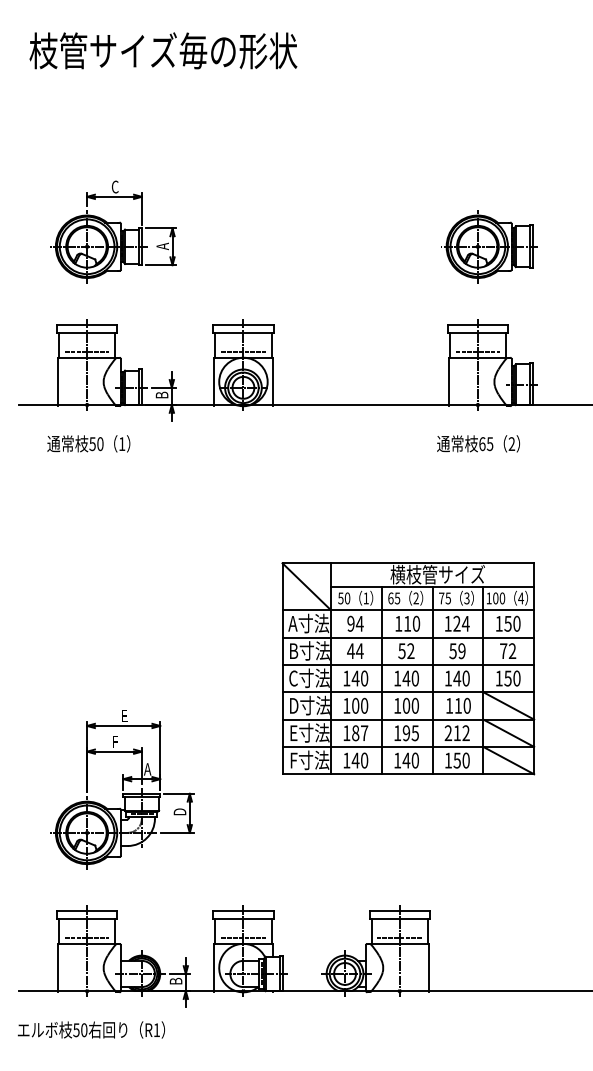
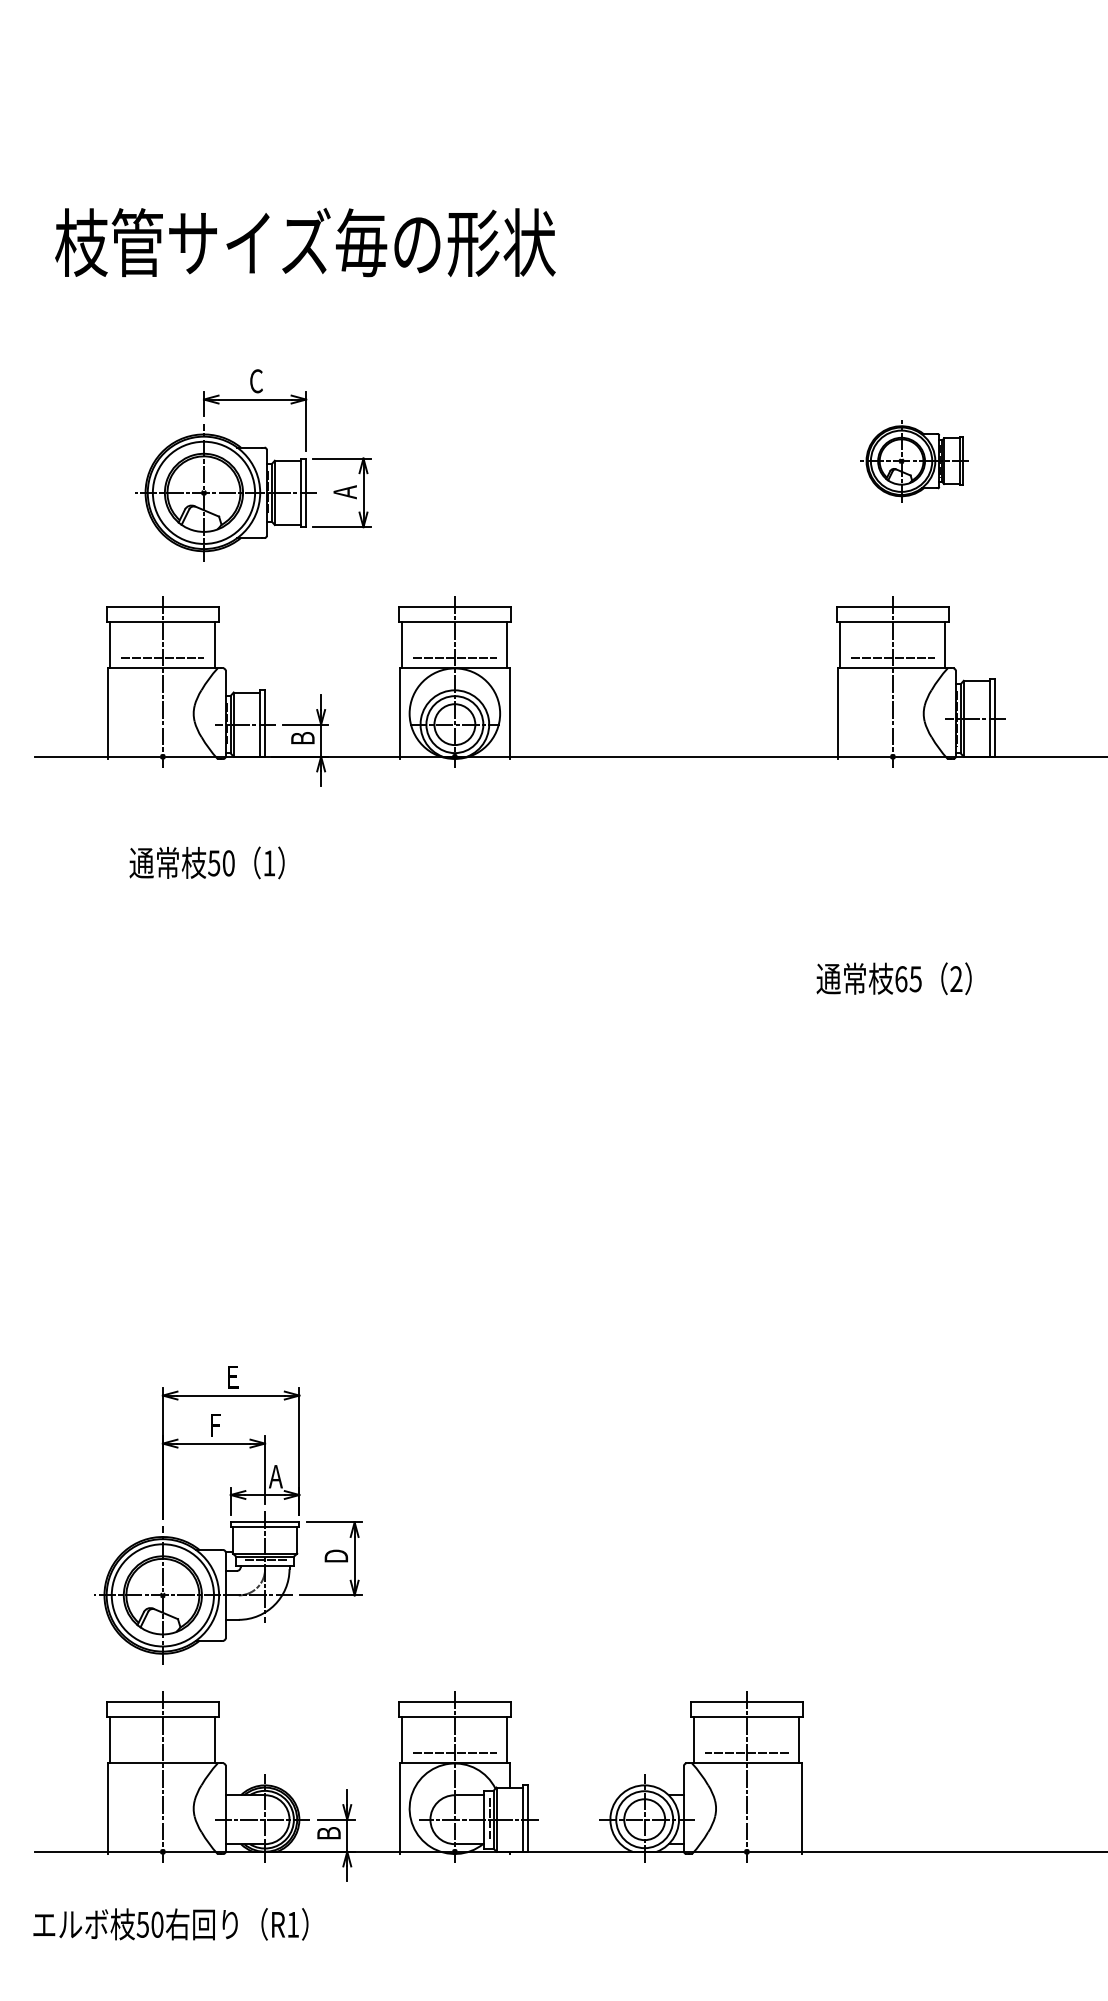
text: (163, 50) -> (305, 241), moved
part: (113, 231) -> (253, 464), moved
part: (489, 246) -> (914, 460), size x0.6
text: (88, 443) -> (206, 862), moved
text: (478, 443) -> (894, 978), moved
part: (408, 668) -> (763, 1248), removed
part: (122, 789) -> (228, 1514), moved
line: (86, 938) -> (161, 1753), removed

